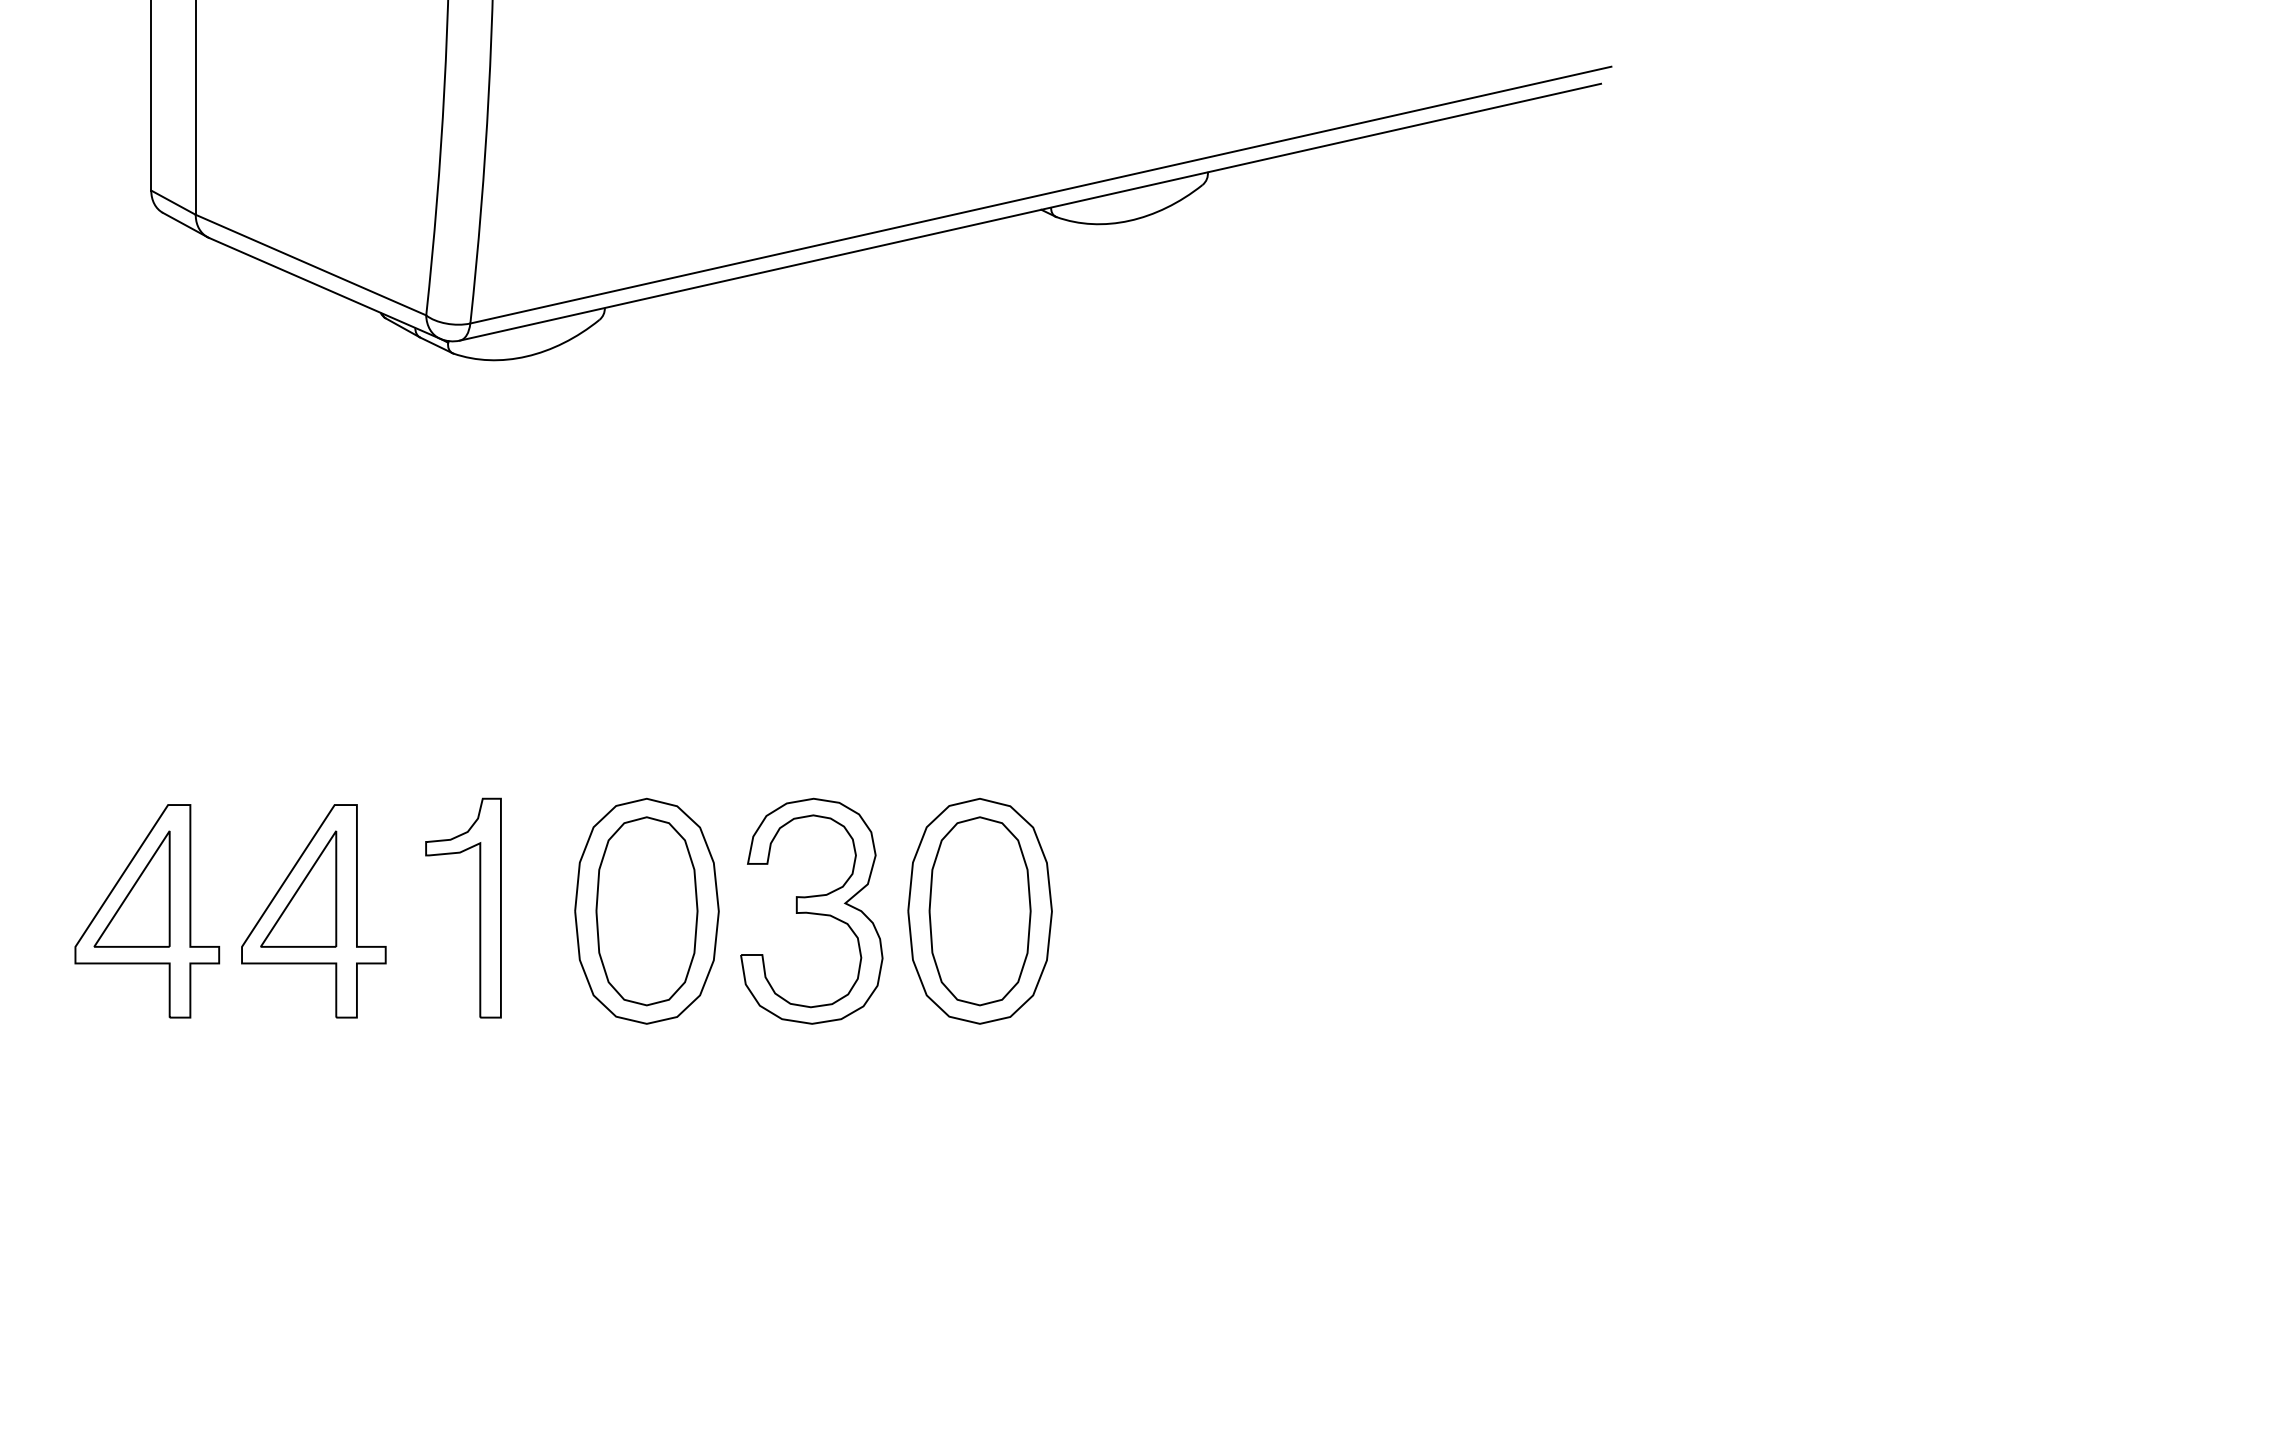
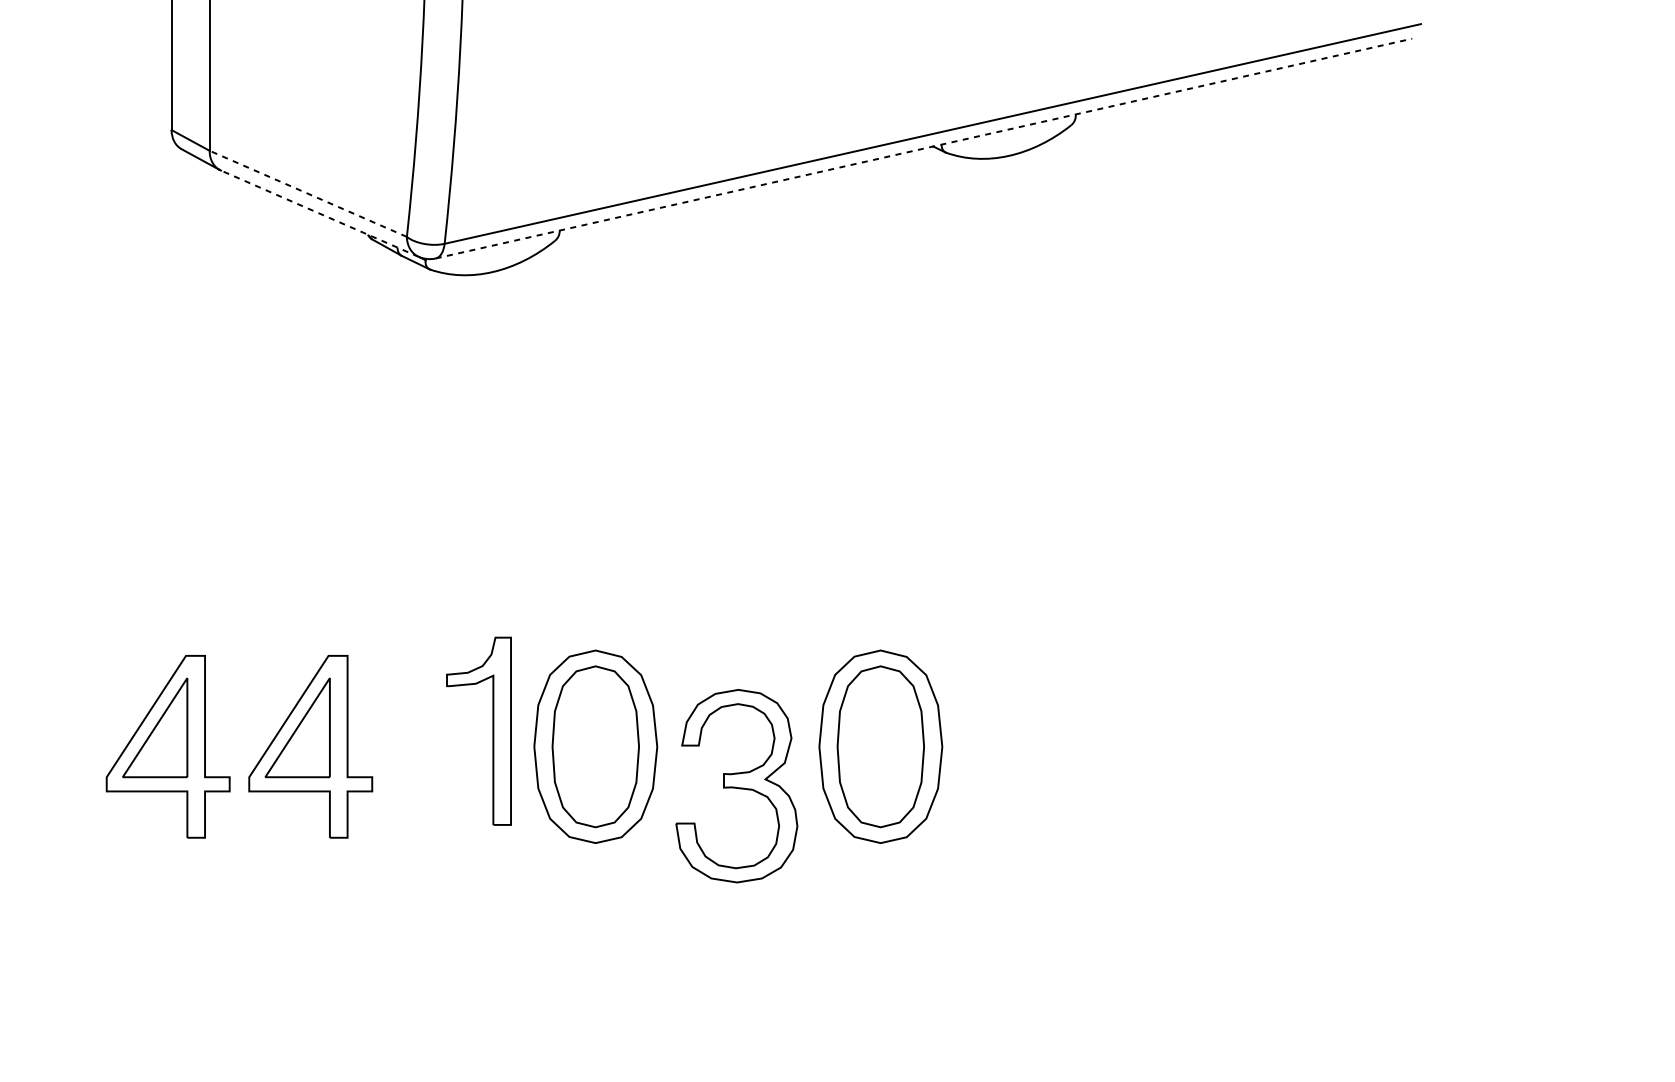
line: (1030, 212) -> (923, 148), solid -> dashed
line: (310, 265) -> (307, 194), solid -> dashed
line: (324, 288) -> (319, 213), solid -> dashed
part: (479, 907) -> (492, 730), moved
part: (811, 910) -> (736, 785), moved

